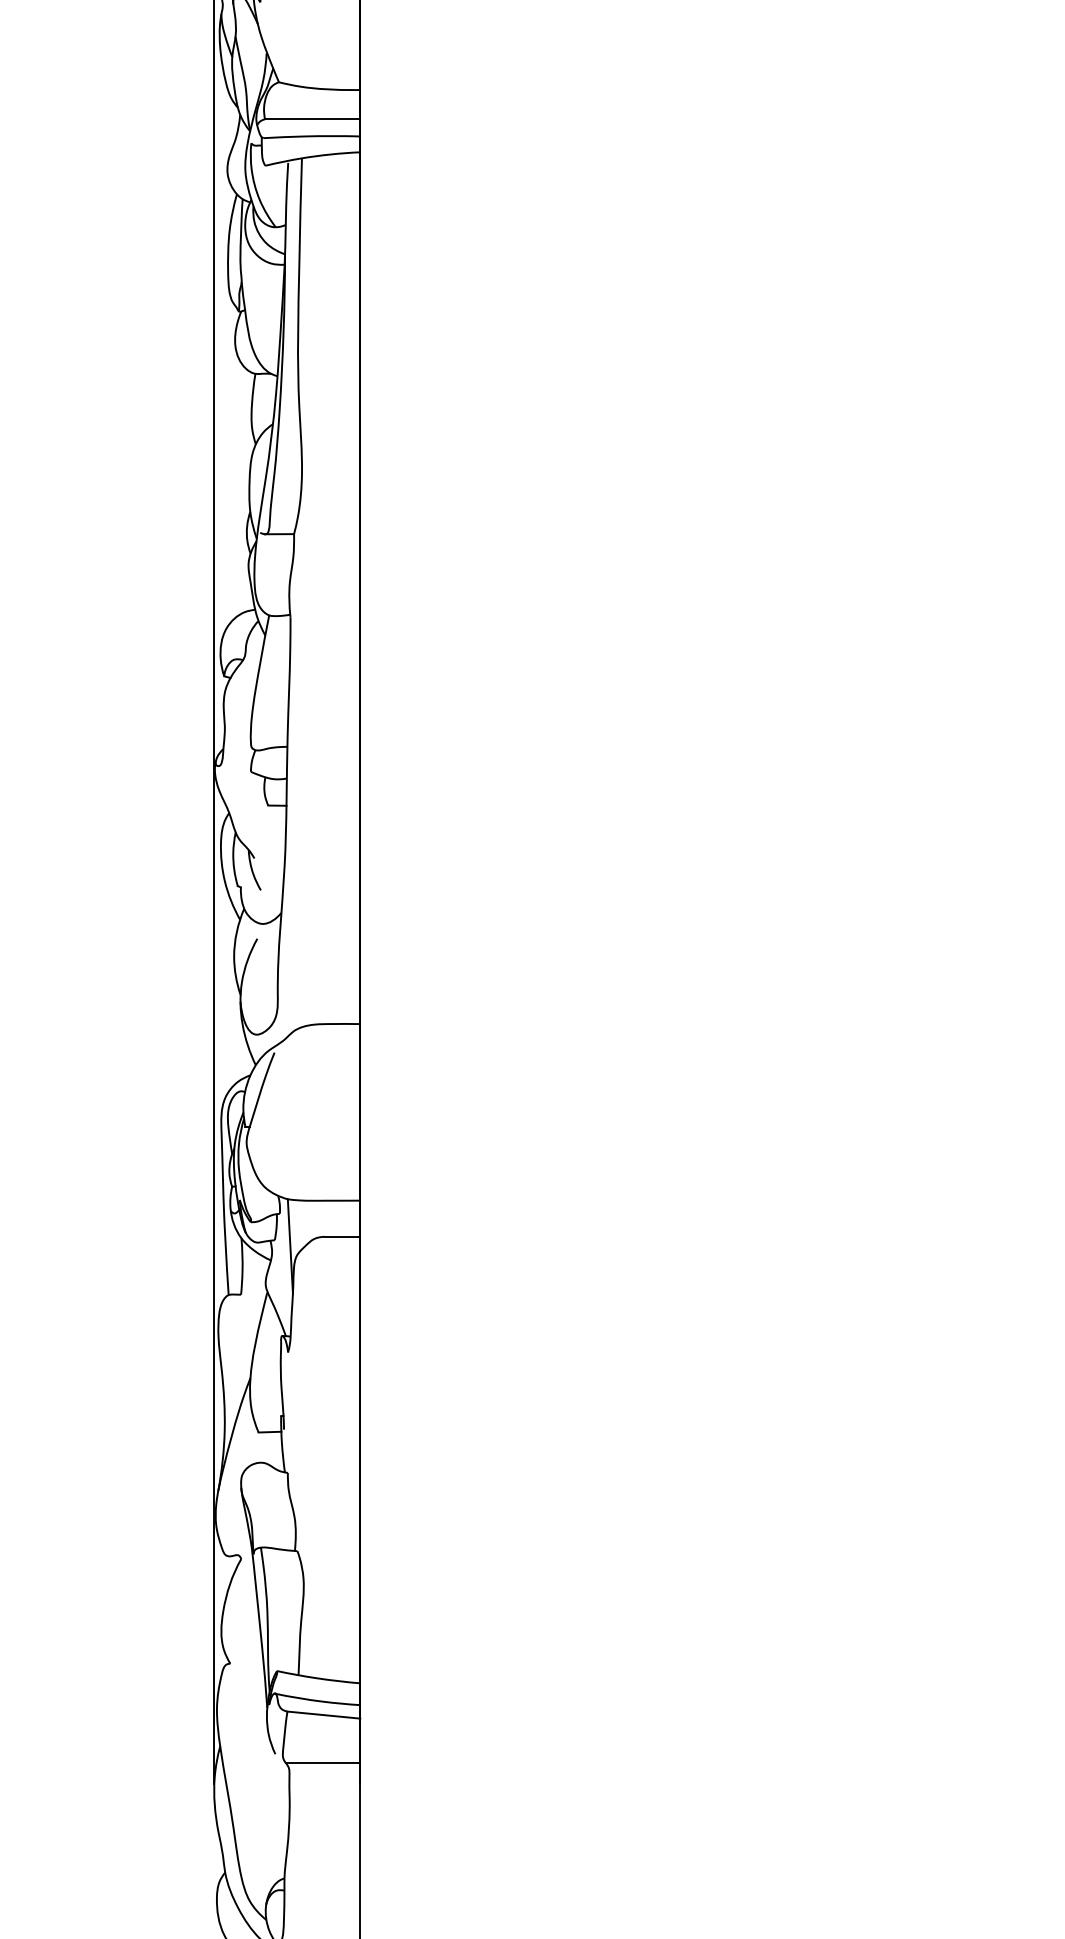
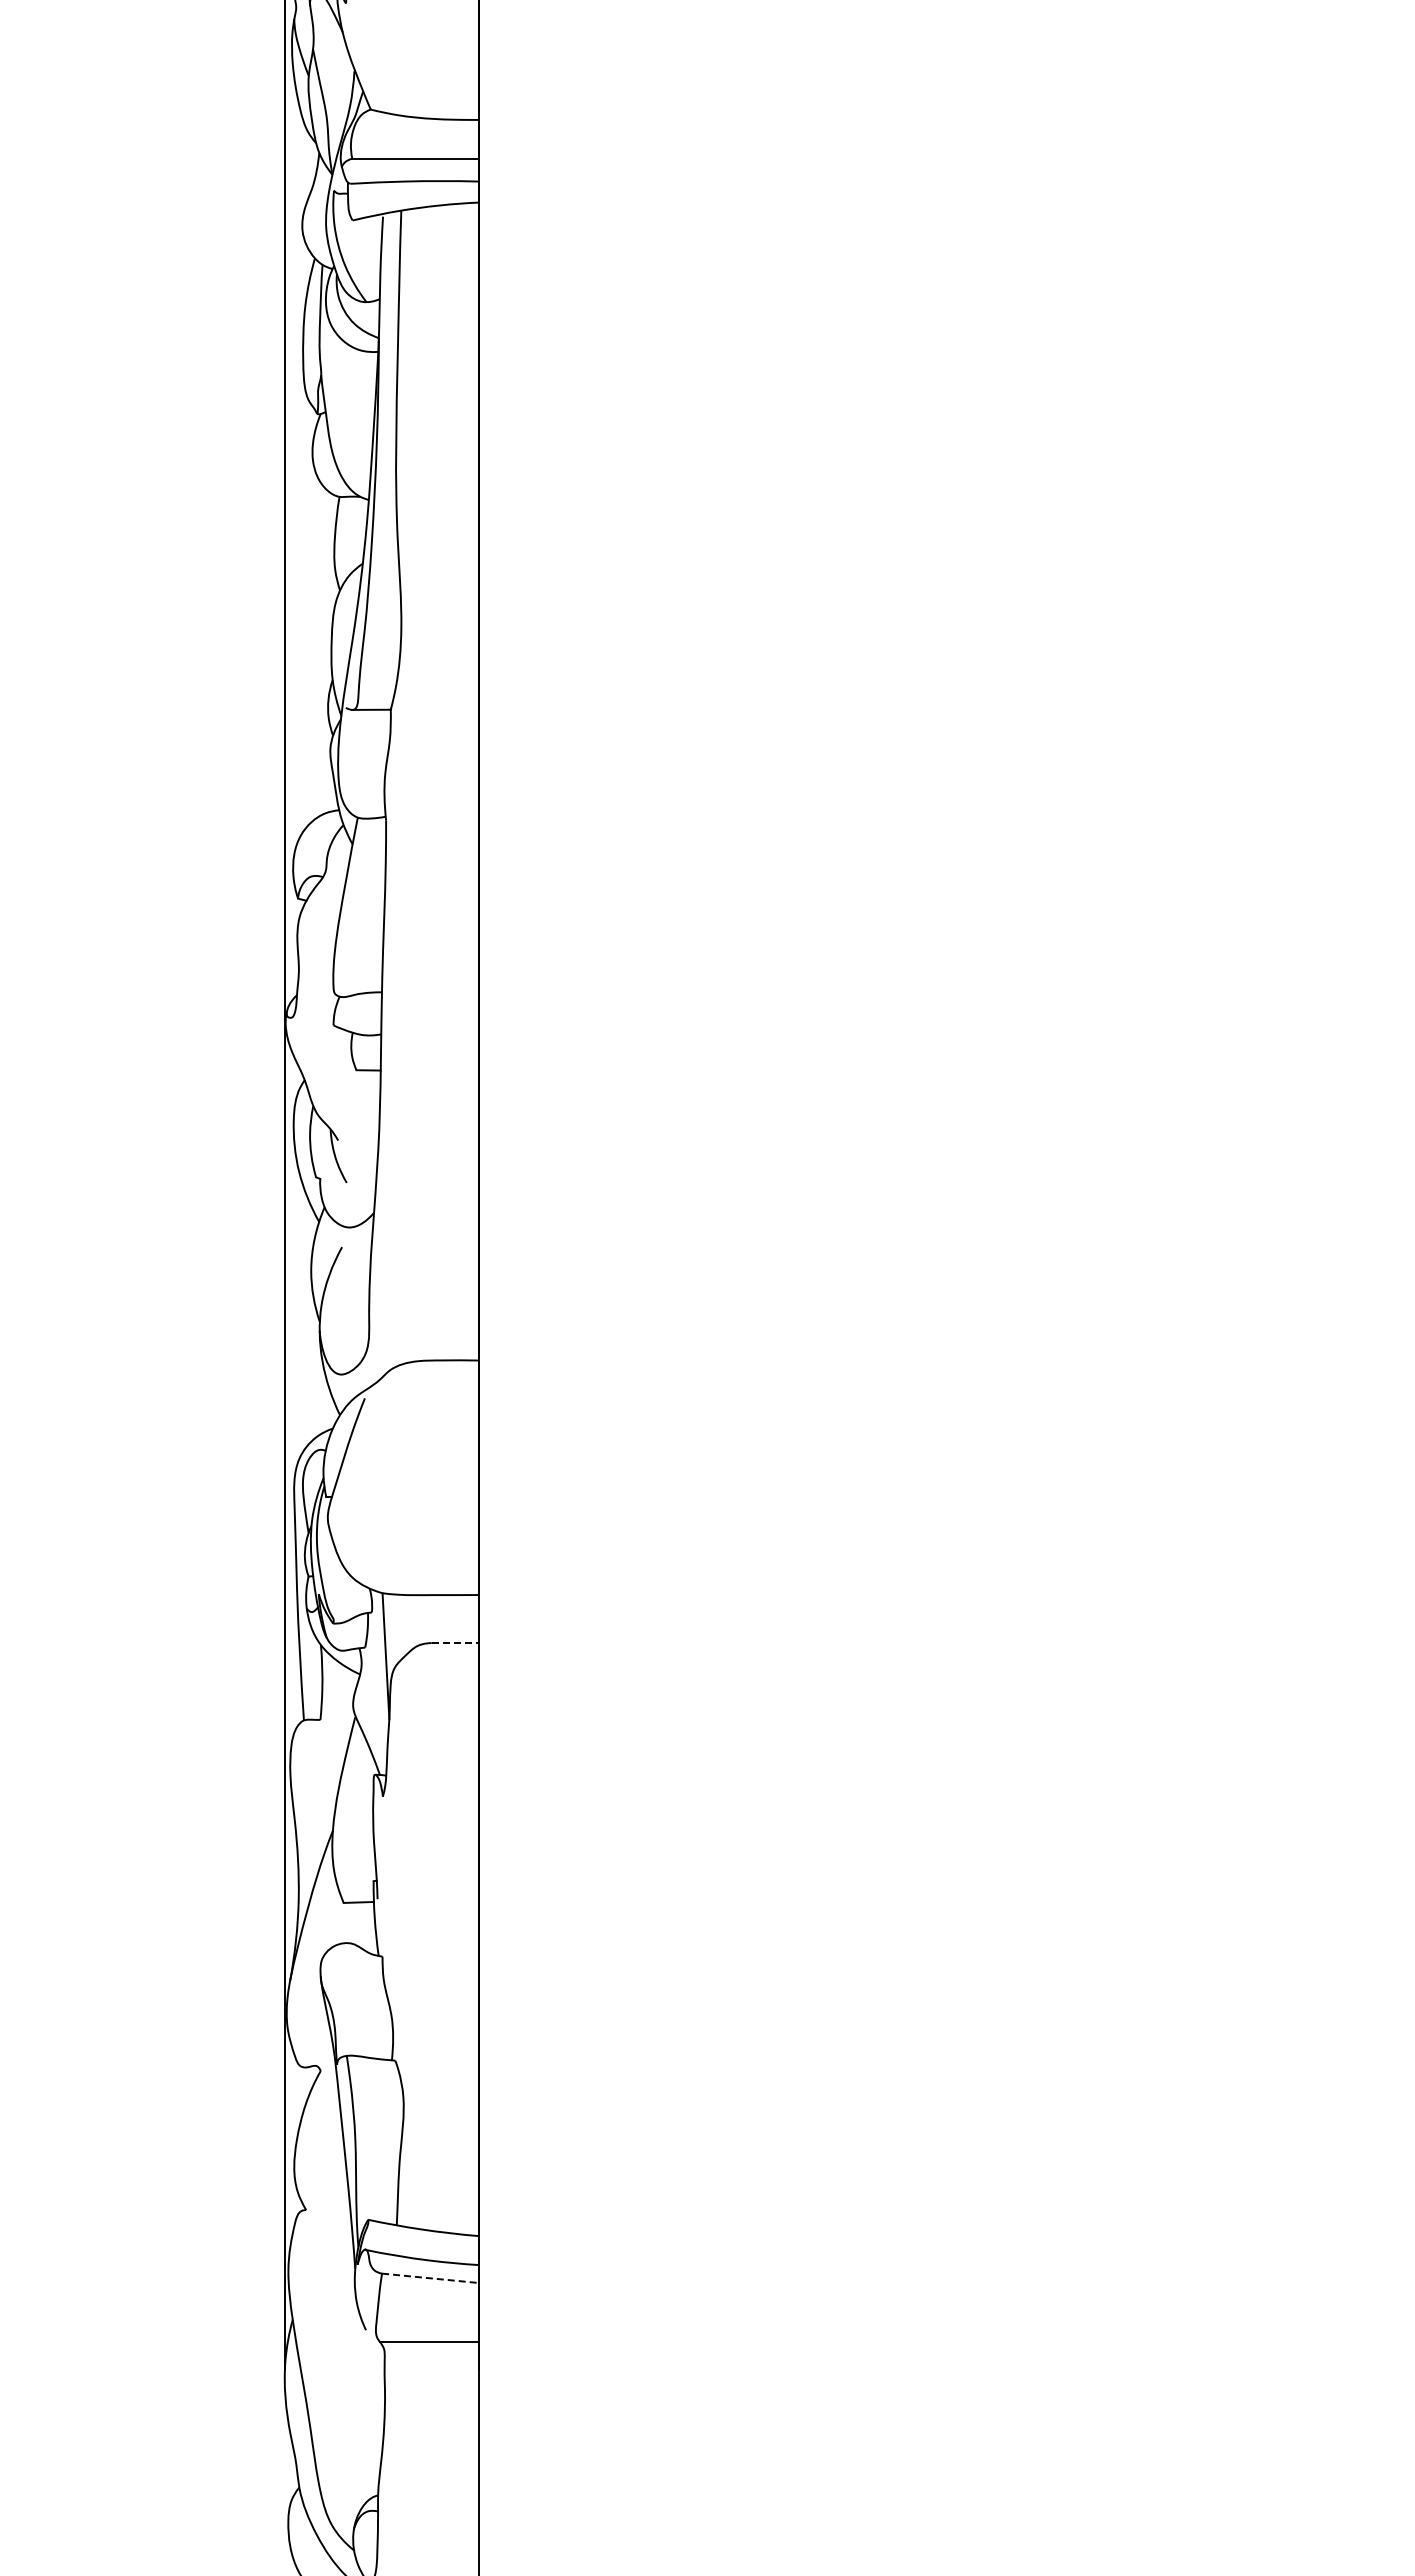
line: (342, 1237) -> (455, 1643), solid -> dashed
line: (323, 1715) -> (430, 2278), solid -> dashed

